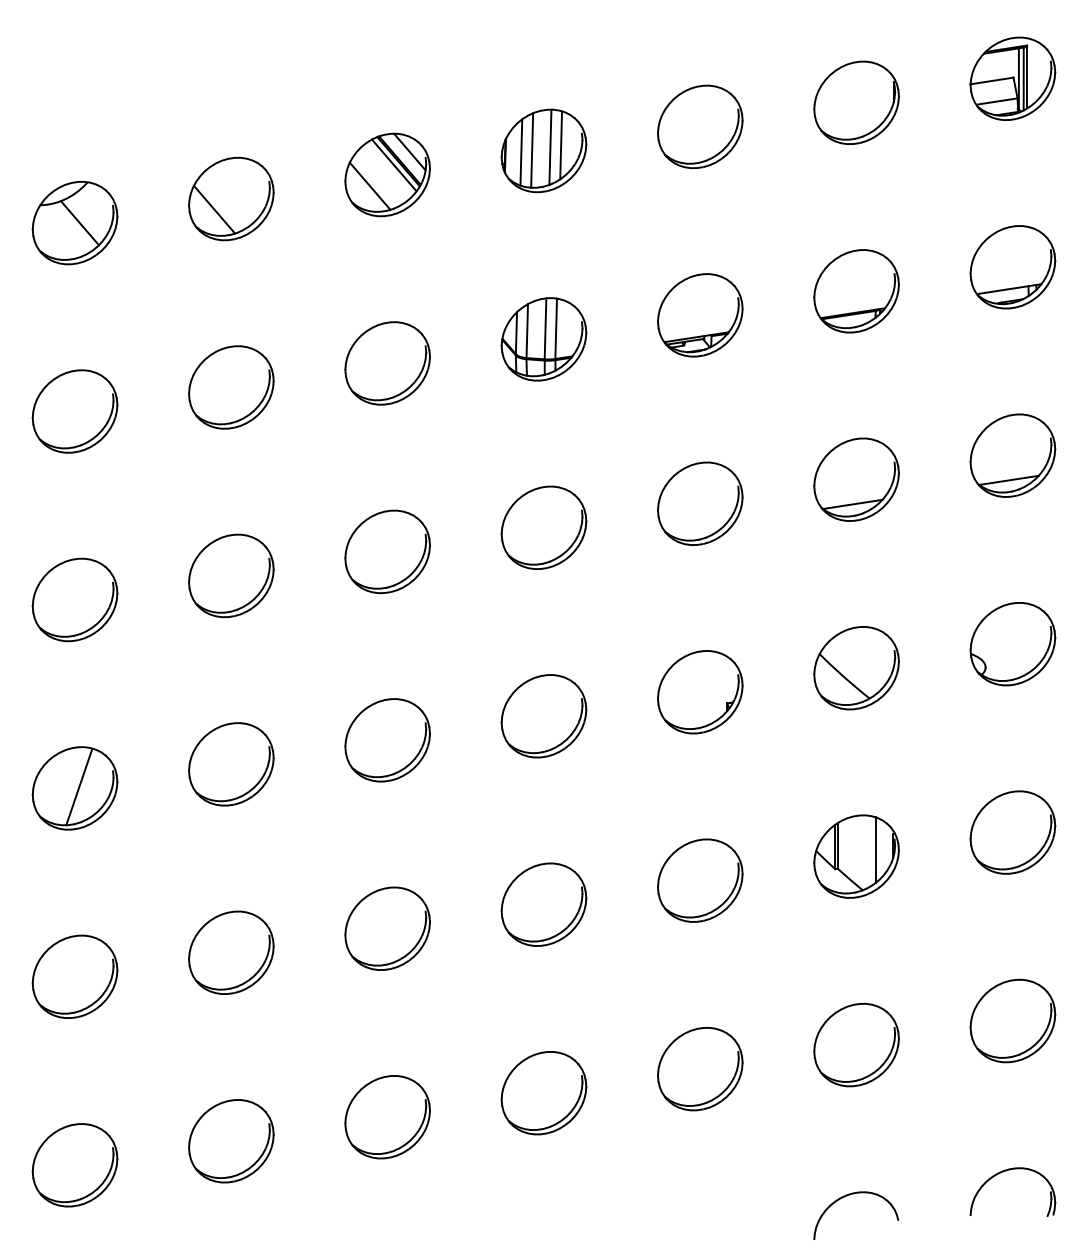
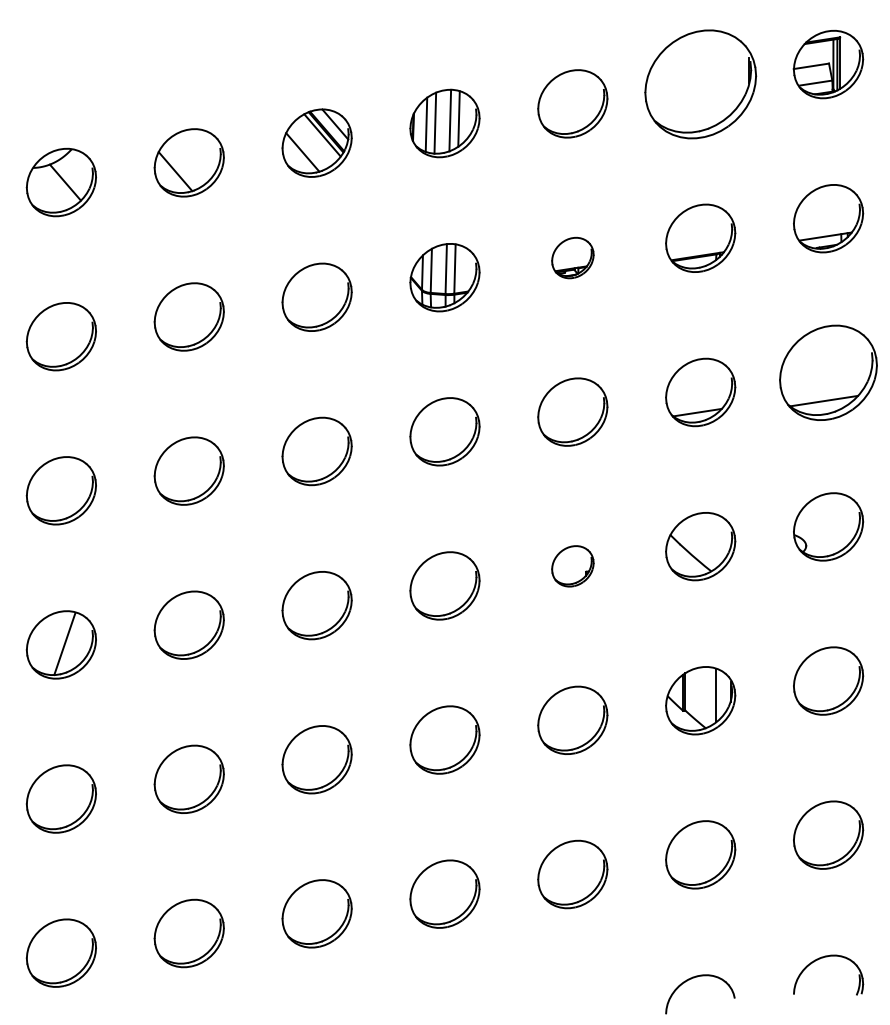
part: (856, 102) -> (700, 83), size x1.6
part: (700, 315) -> (573, 258), size x0.6
part: (1012, 455) -> (828, 372), size x1.4
part: (700, 692) -> (573, 566), size x0.6

